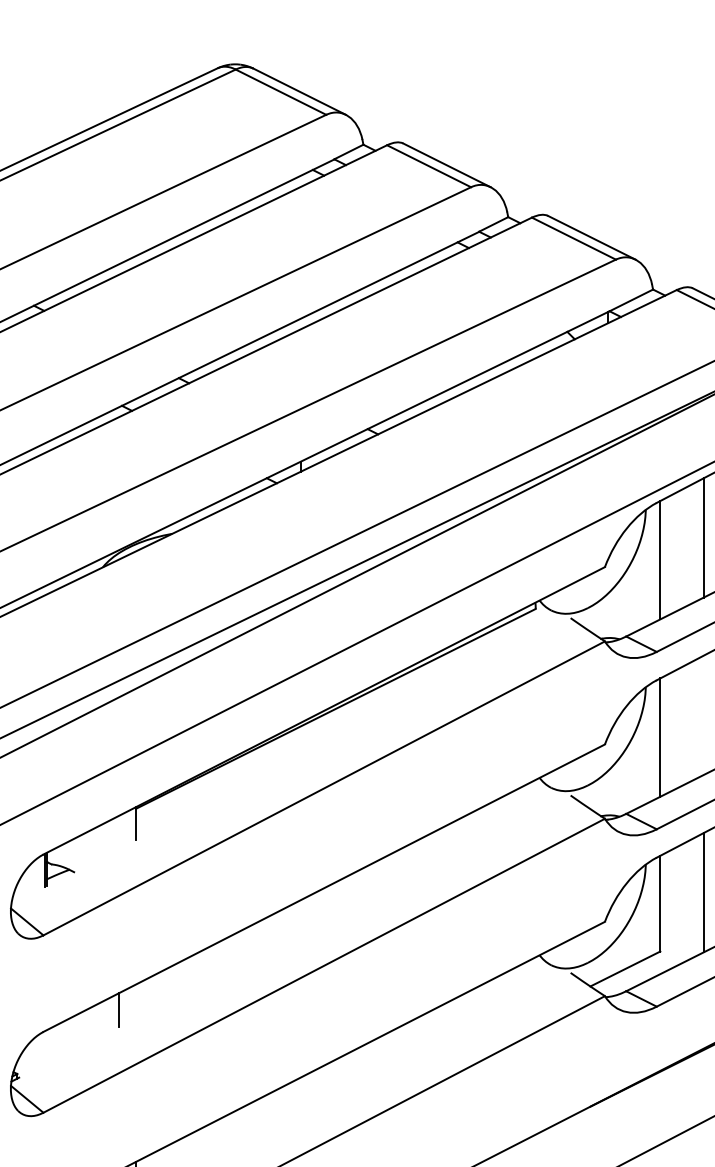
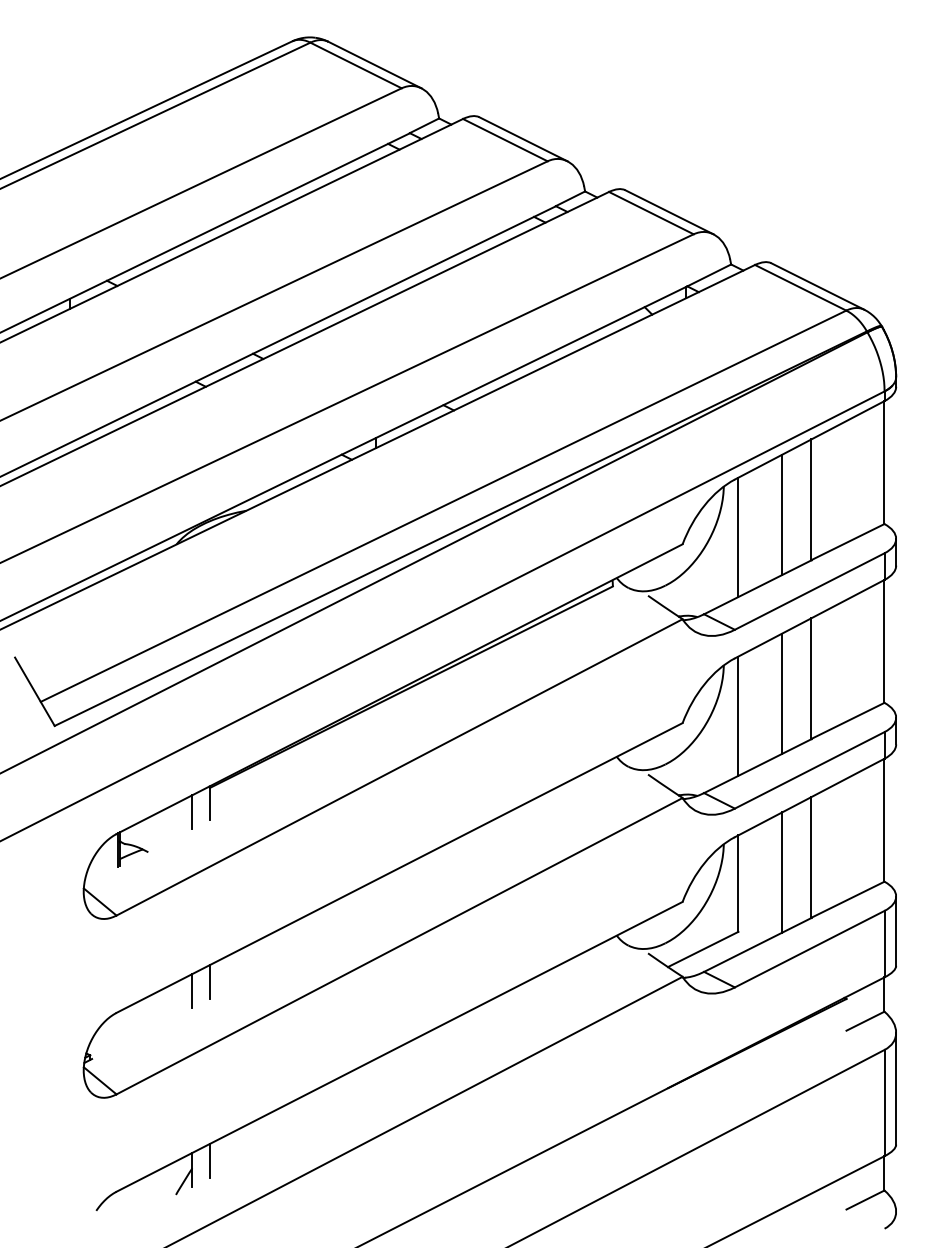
line: (704, 715) -> (782, 693), added
line: (118, 832) -> (192, 811), added
line: (135, 1000) -> (209, 981), added

